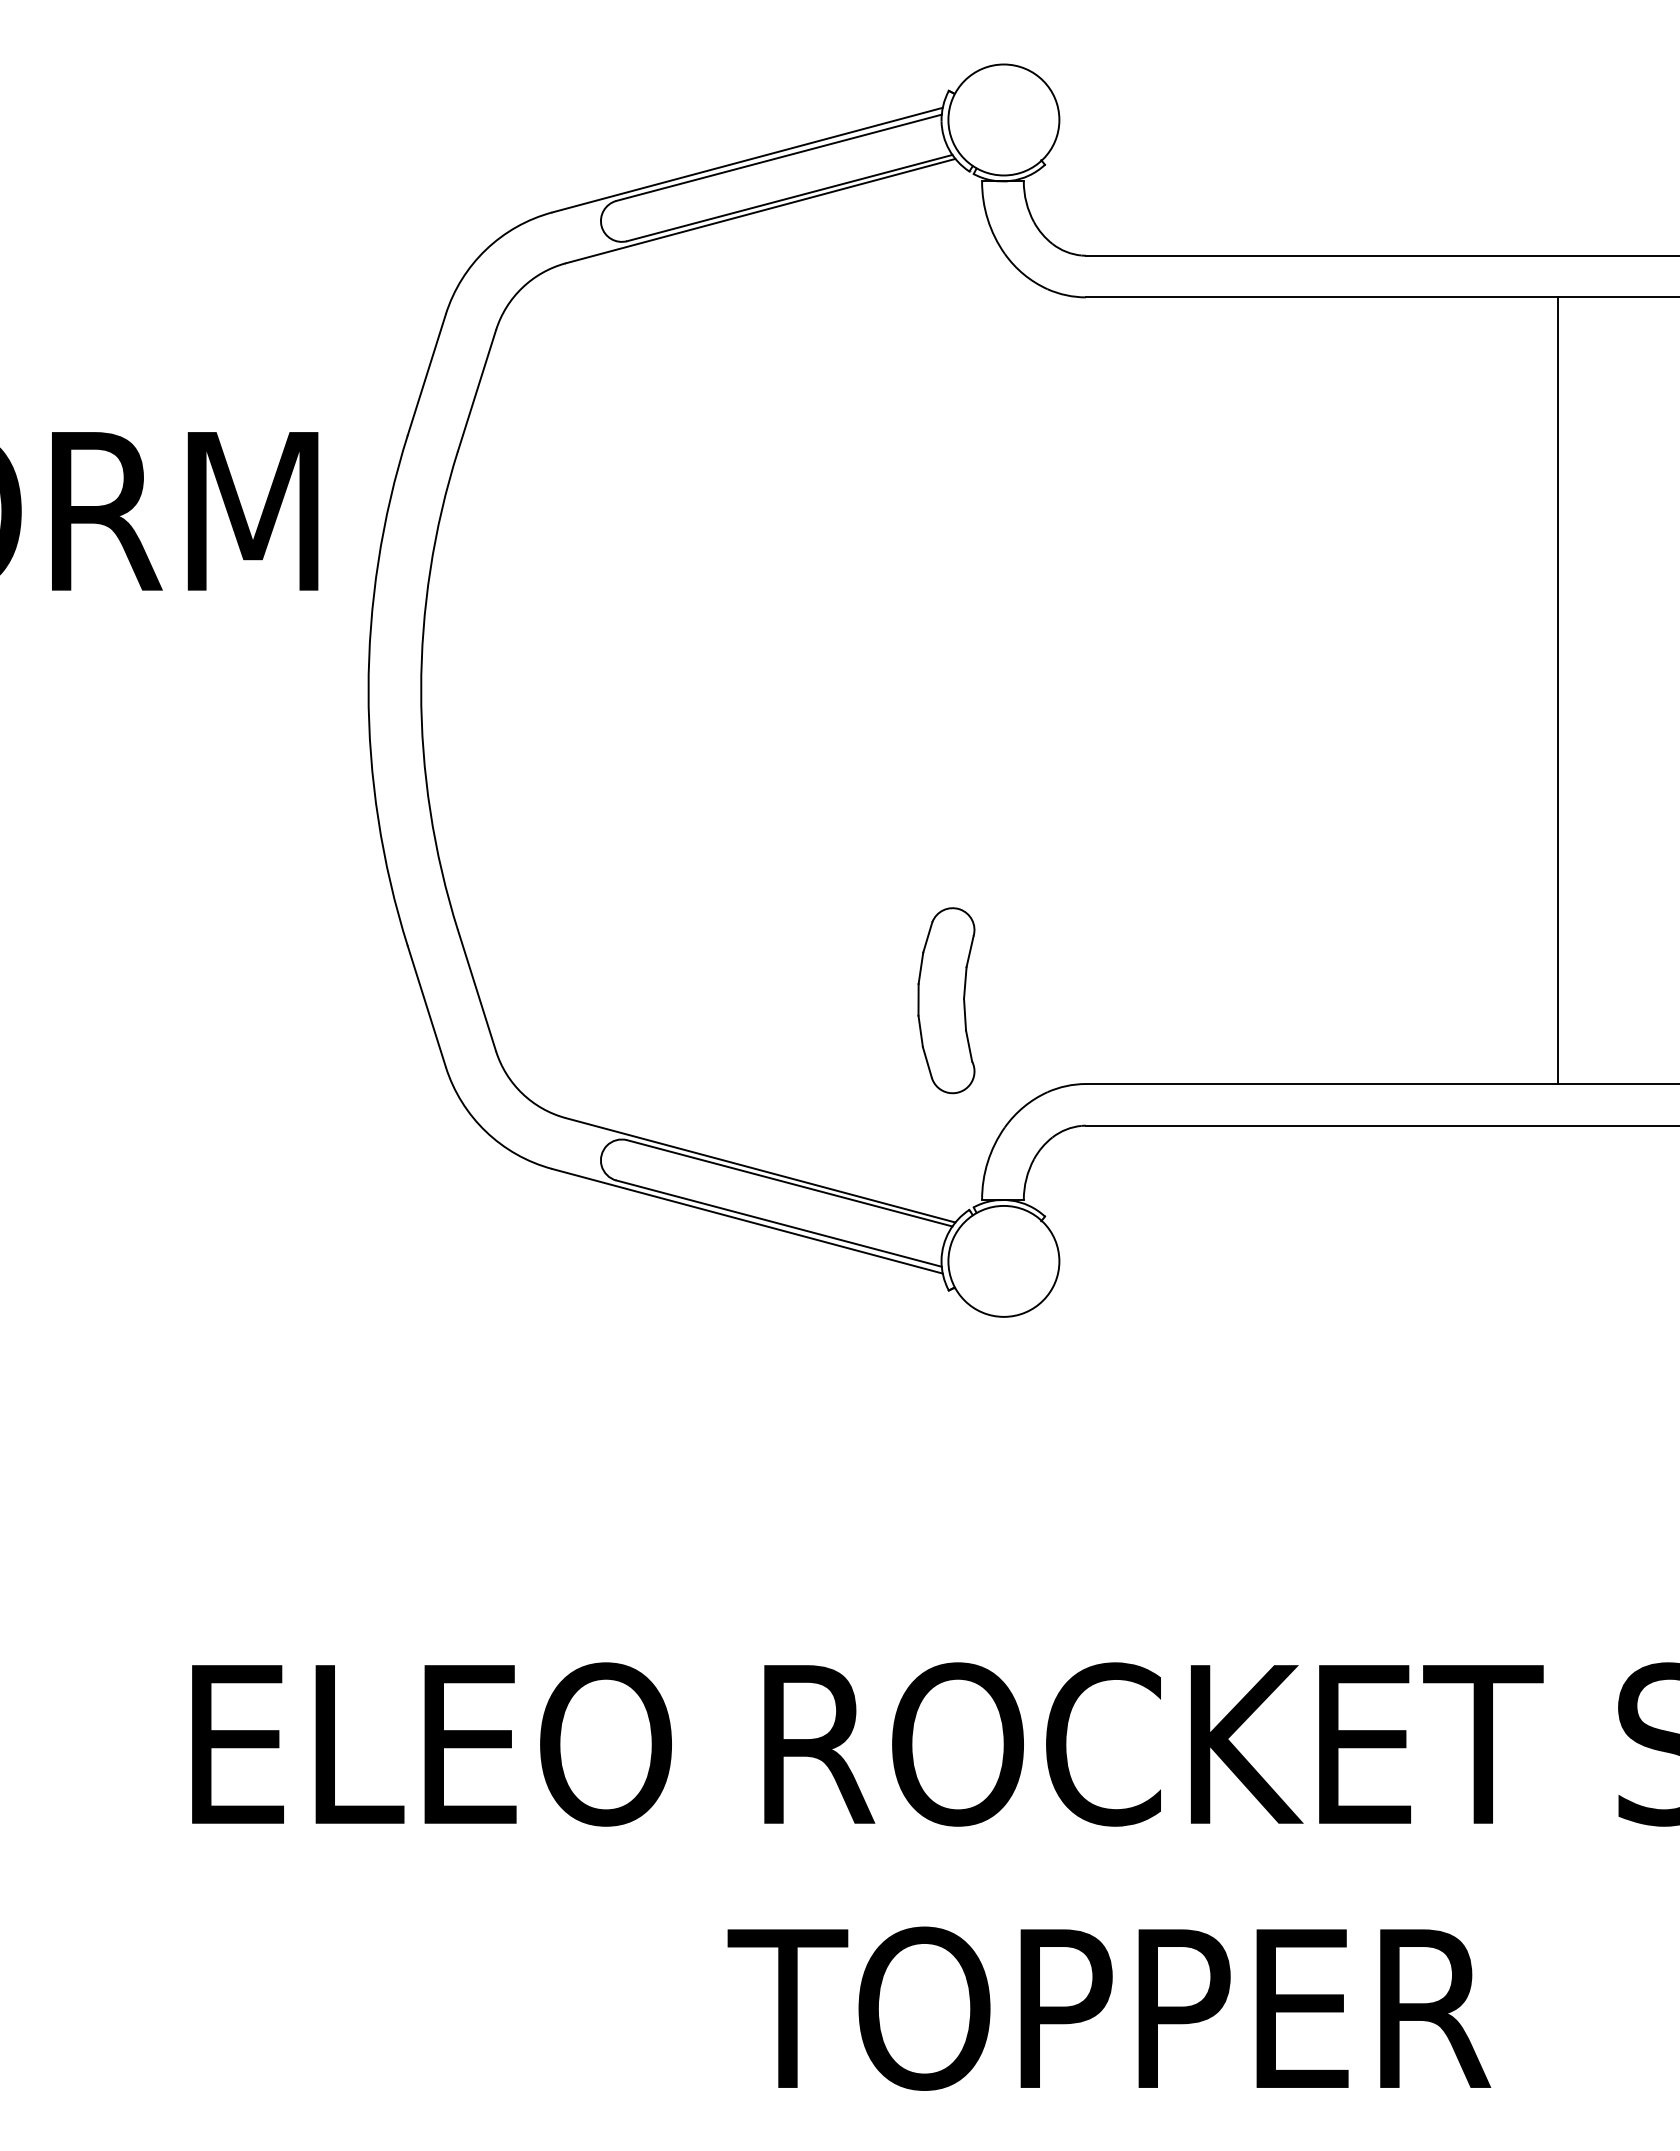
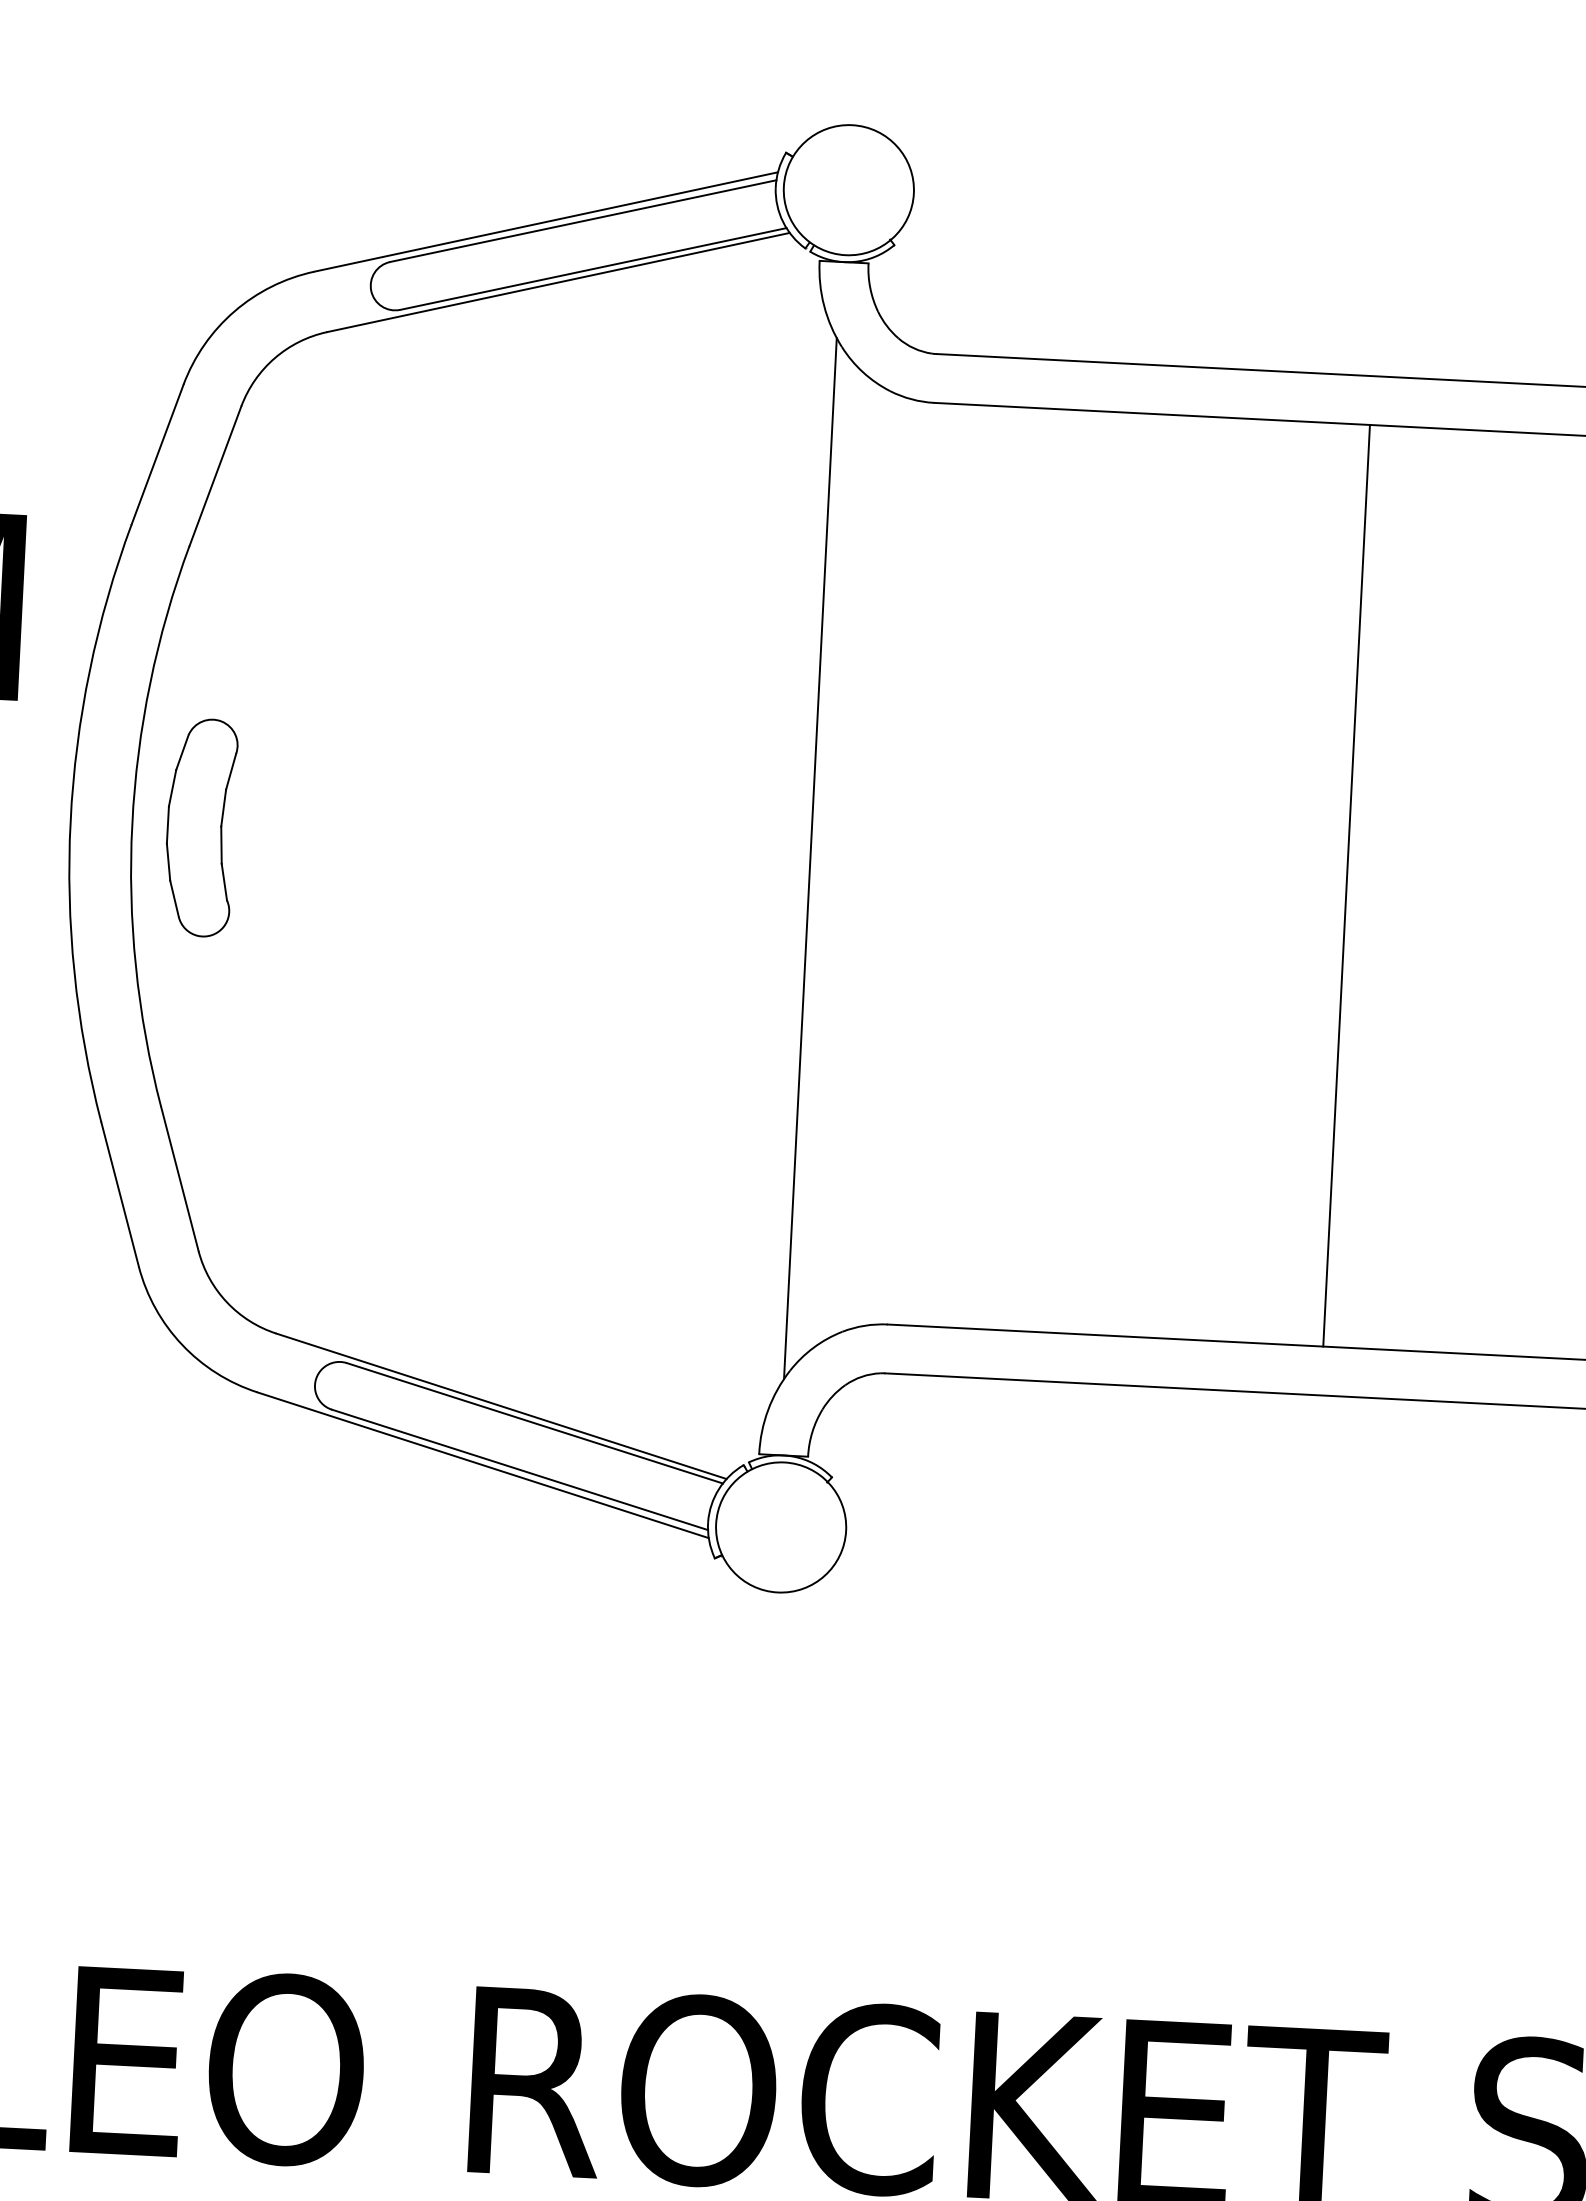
line: (999, 690) -> (809, 858), added
line: (1557, 690) -> (1346, 885), moved
part: (946, 1000) -> (200, 827), moved

